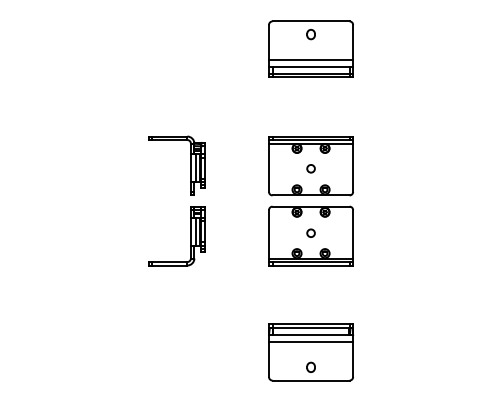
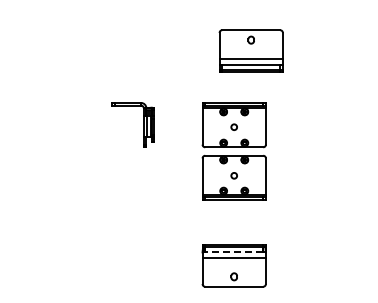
part: (310, 48) -> (250, 50), moved
part: (190, 235) -> (143, 177), removed
line: (310, 335) -> (233, 252), solid -> dashed

